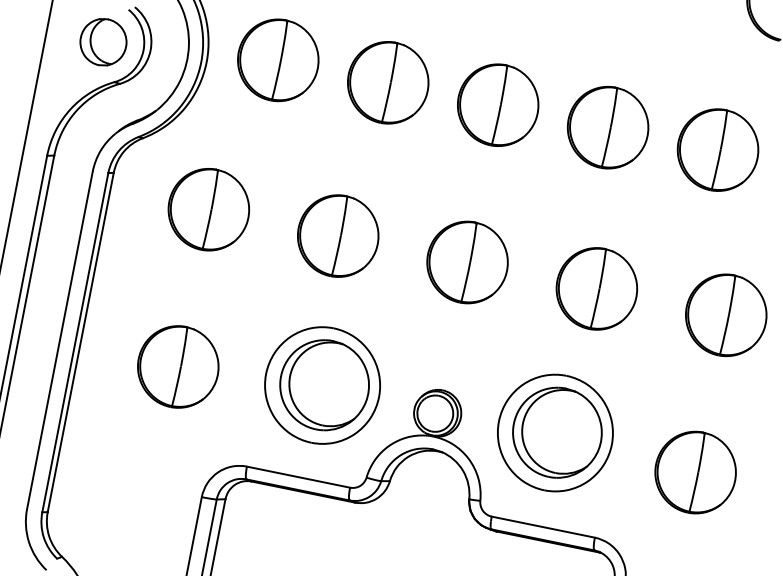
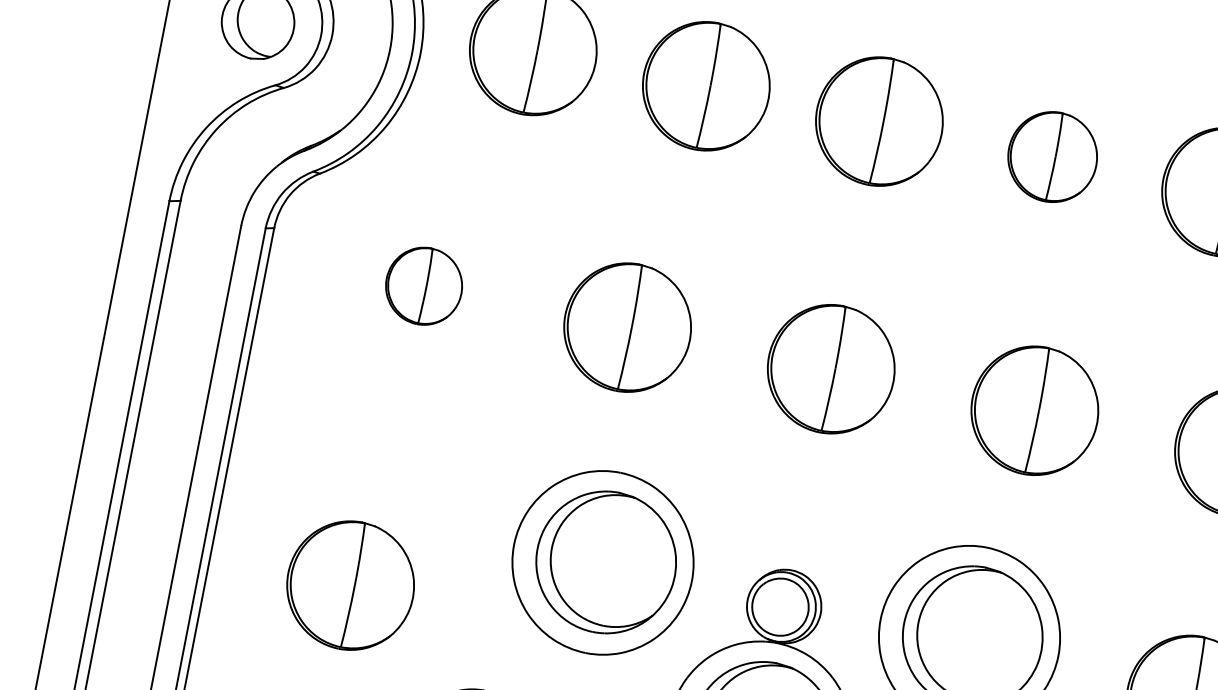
part: (608, 127) -> (1053, 156), size x0.7
part: (208, 209) -> (423, 285), size x0.6
part: (178, 366) -> (350, 584), moved

